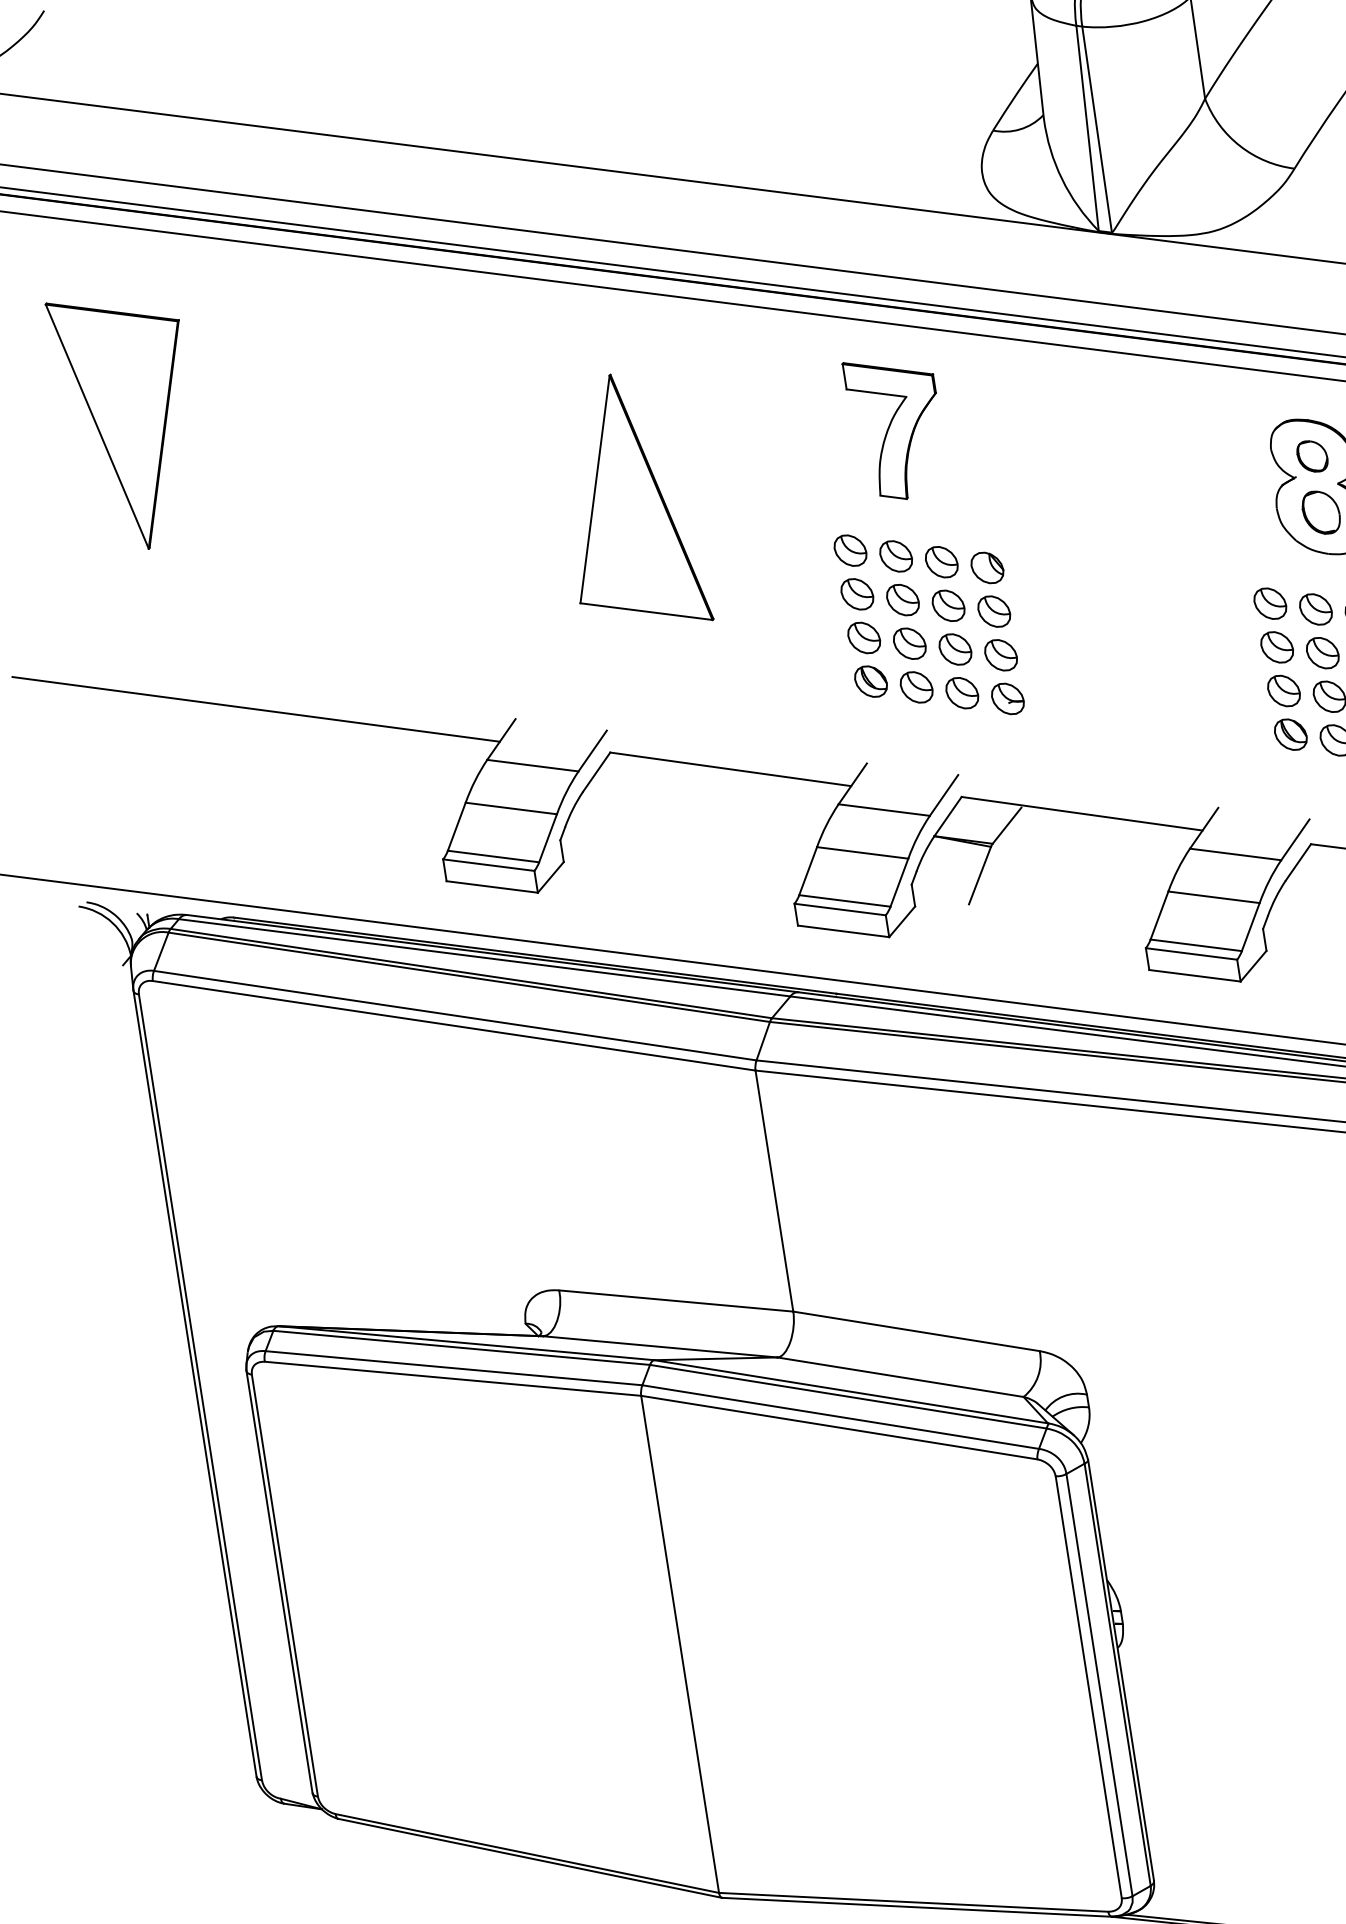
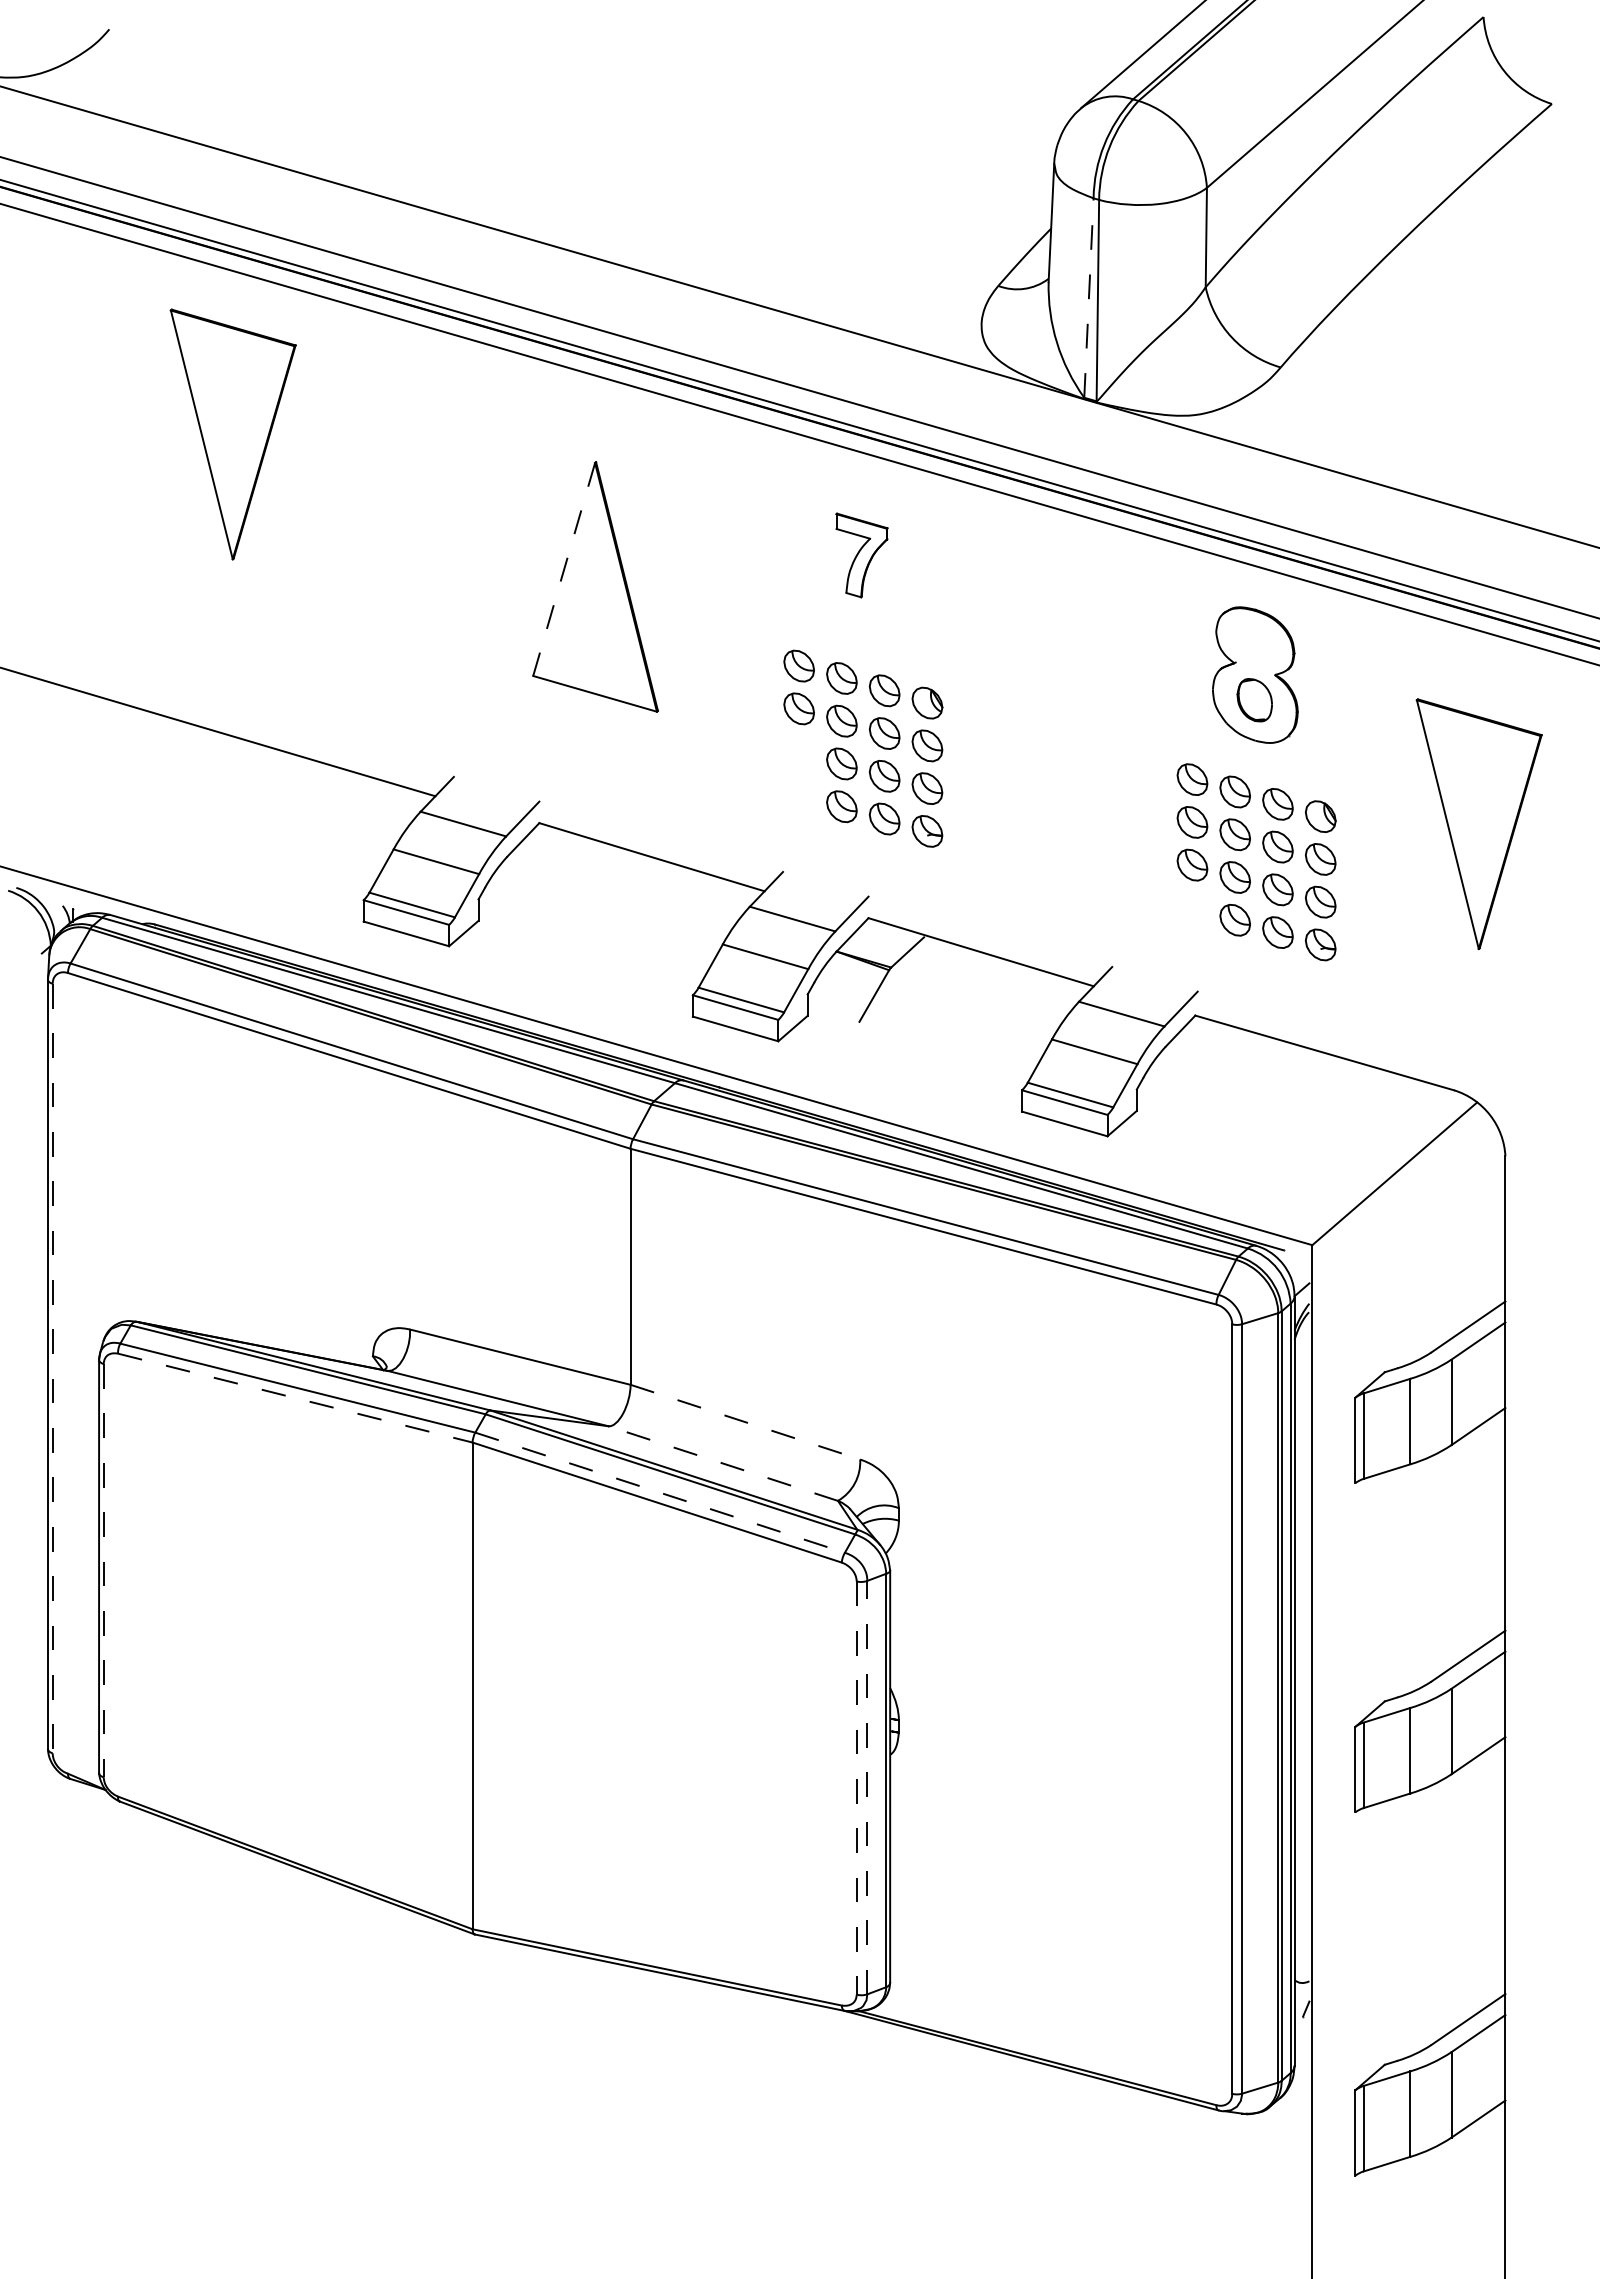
line: (1087, 128) -> (1088, 298), solid -> dashed
part: (128, 421) -> (232, 434), moved
part: (896, 427) -> (861, 555), size x0.6
part: (1312, 455) -> (1254, 644), removed
line: (595, 489) -> (564, 569), solid -> dashed
part: (863, 637) -> (798, 751), removed
part: (870, 681) -> (798, 794), removed
part: (1290, 734) -> (1192, 907), removed
line: (916, 1331) -> (745, 1422), solid -> dashed
line: (900, 1377) -> (723, 1463), solid -> dashed
line: (453, 1379) -> (295, 1398), solid -> dashed
line: (200, 1387) -> (52, 1368), solid -> dashed
line: (841, 1416) -> (660, 1492), solid -> dashed
line: (284, 1585) -> (103, 1570), solid -> dashed
line: (1099, 1684) -> (867, 1787), solid -> dashed
line: (1088, 1687) -> (856, 1788), solid -> dashed

